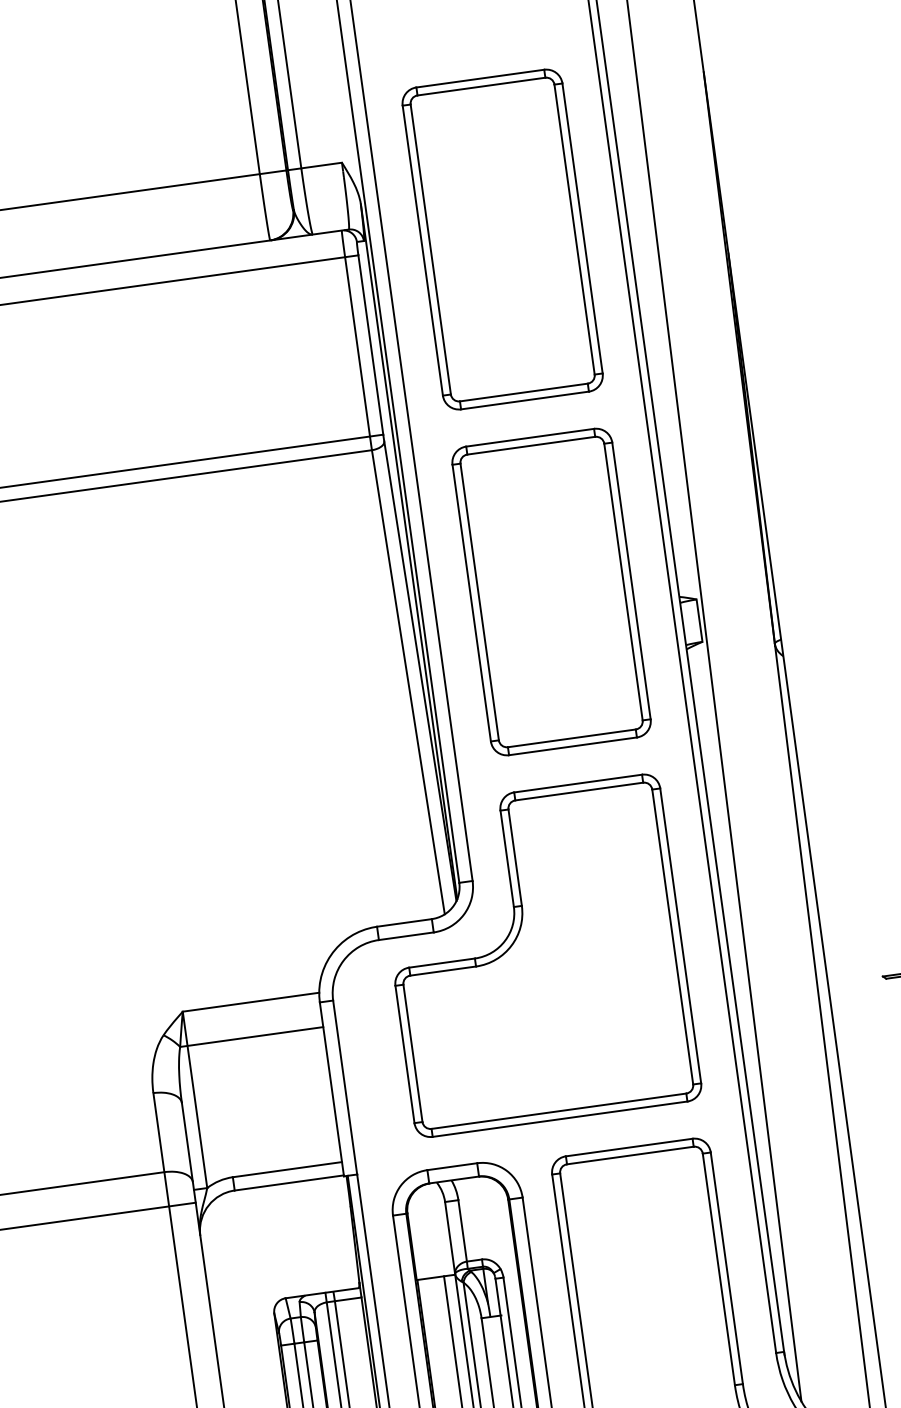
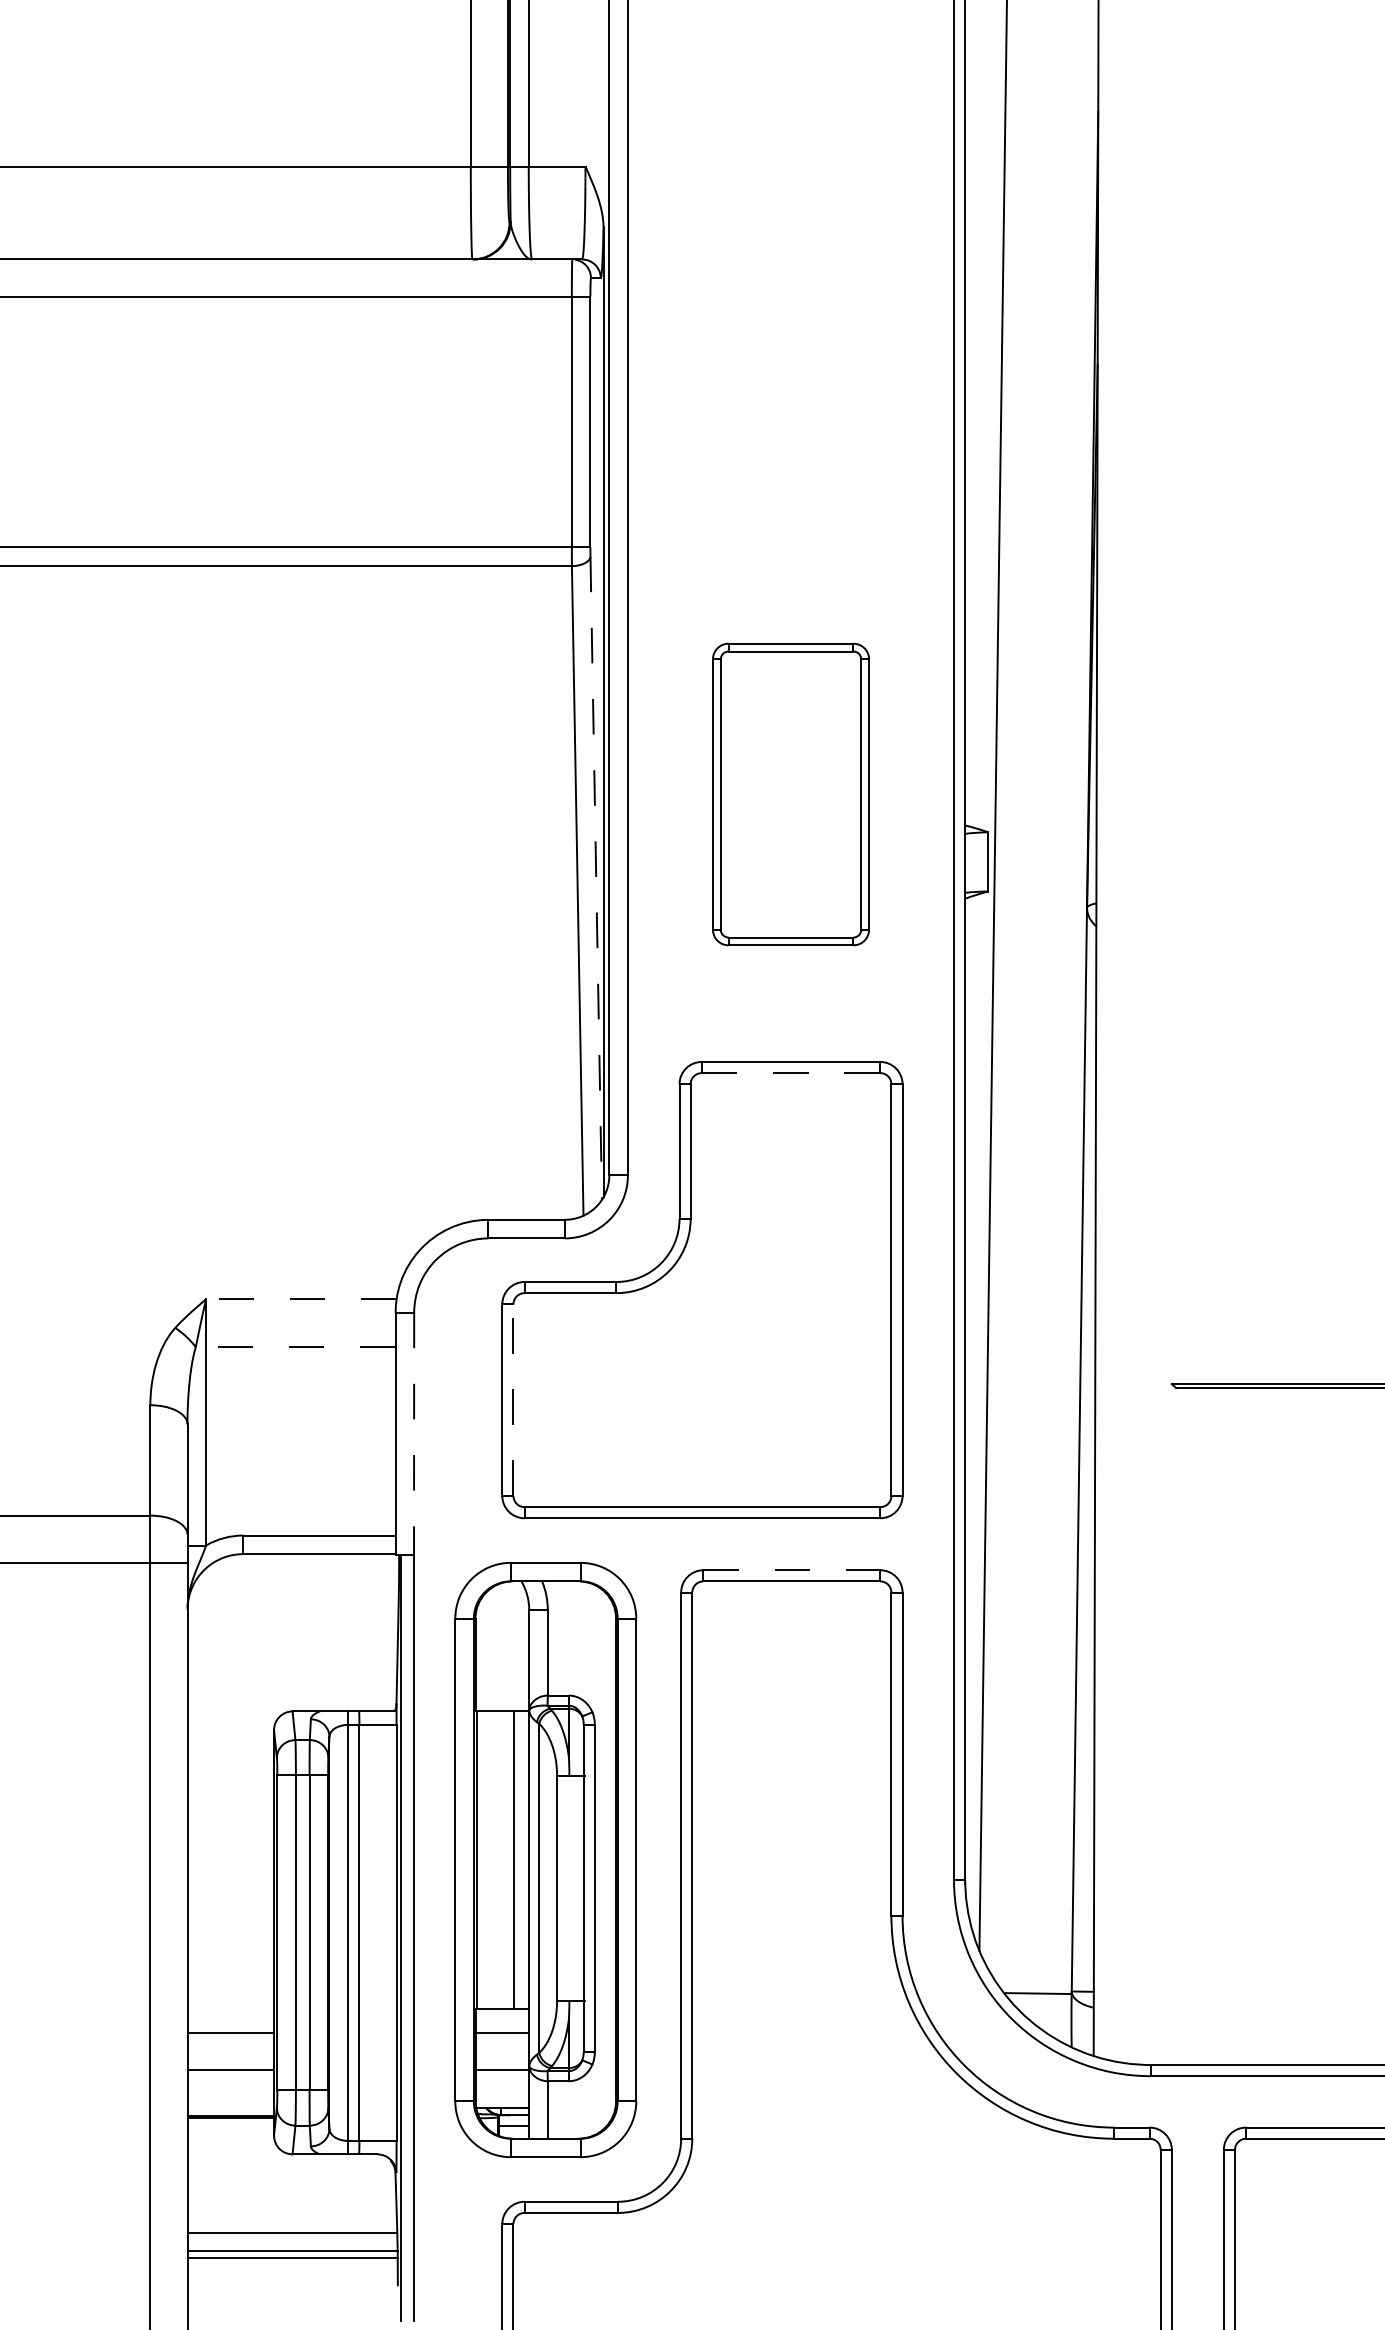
part: (502, 238) -> (790, 301), removed
part: (551, 592) -> (790, 794), size x0.7
line: (420, 671) -> (596, 878), solid -> dashed
line: (579, 791) -> (791, 1073), solid -> dashed
line: (250, 1002) -> (300, 1299), solid -> dashed
line: (251, 1037) -> (295, 1347), solid -> dashed
line: (413, 1053) -> (513, 1400), solid -> dashed
line: (345, 1087) -> (414, 1434), solid -> dashed
line: (629, 1147) -> (792, 1570), solid -> dashed

